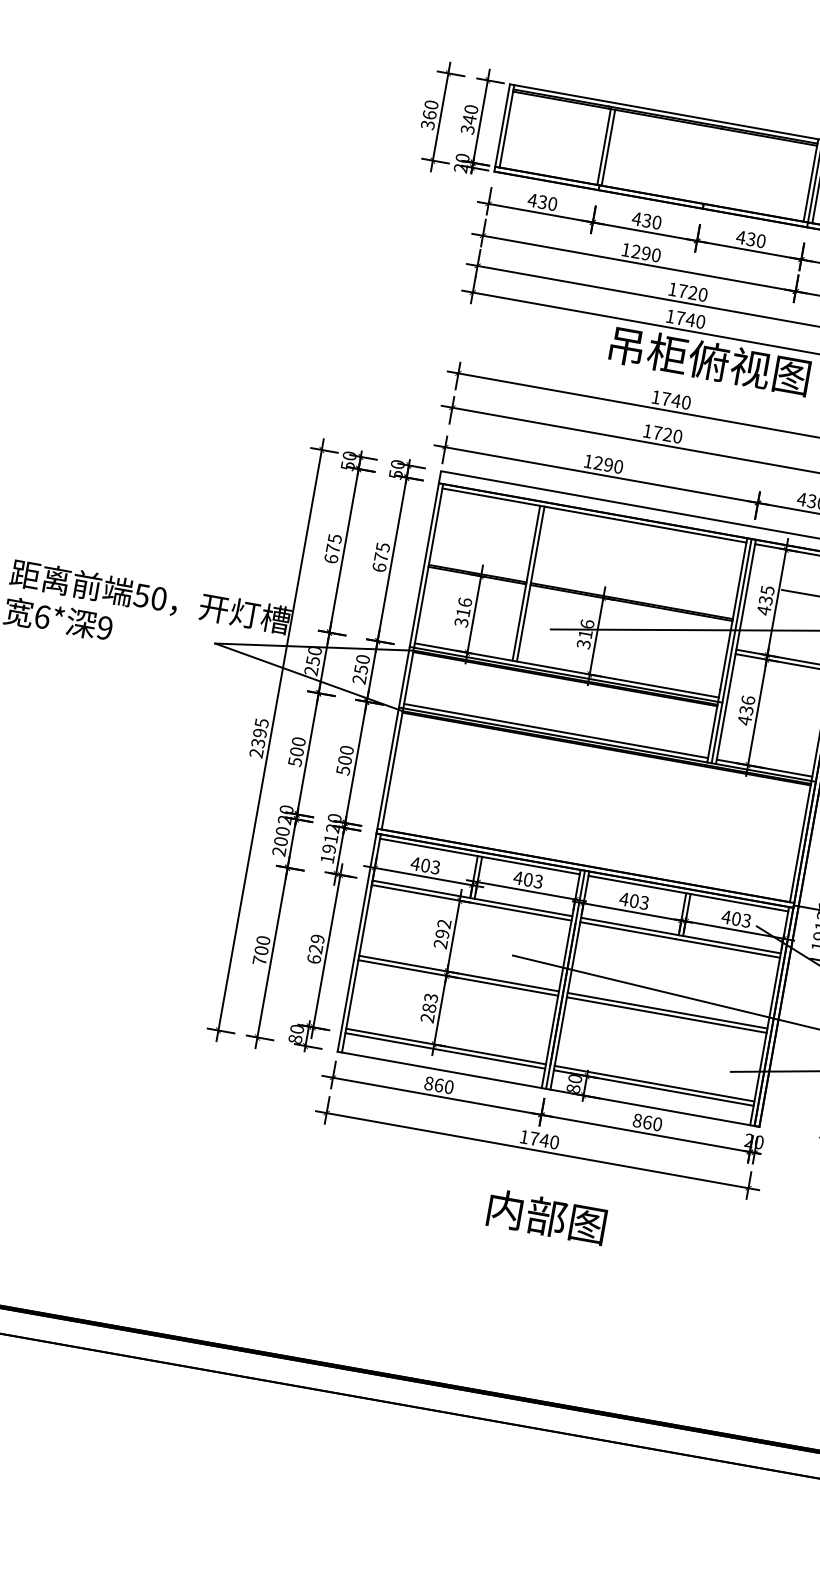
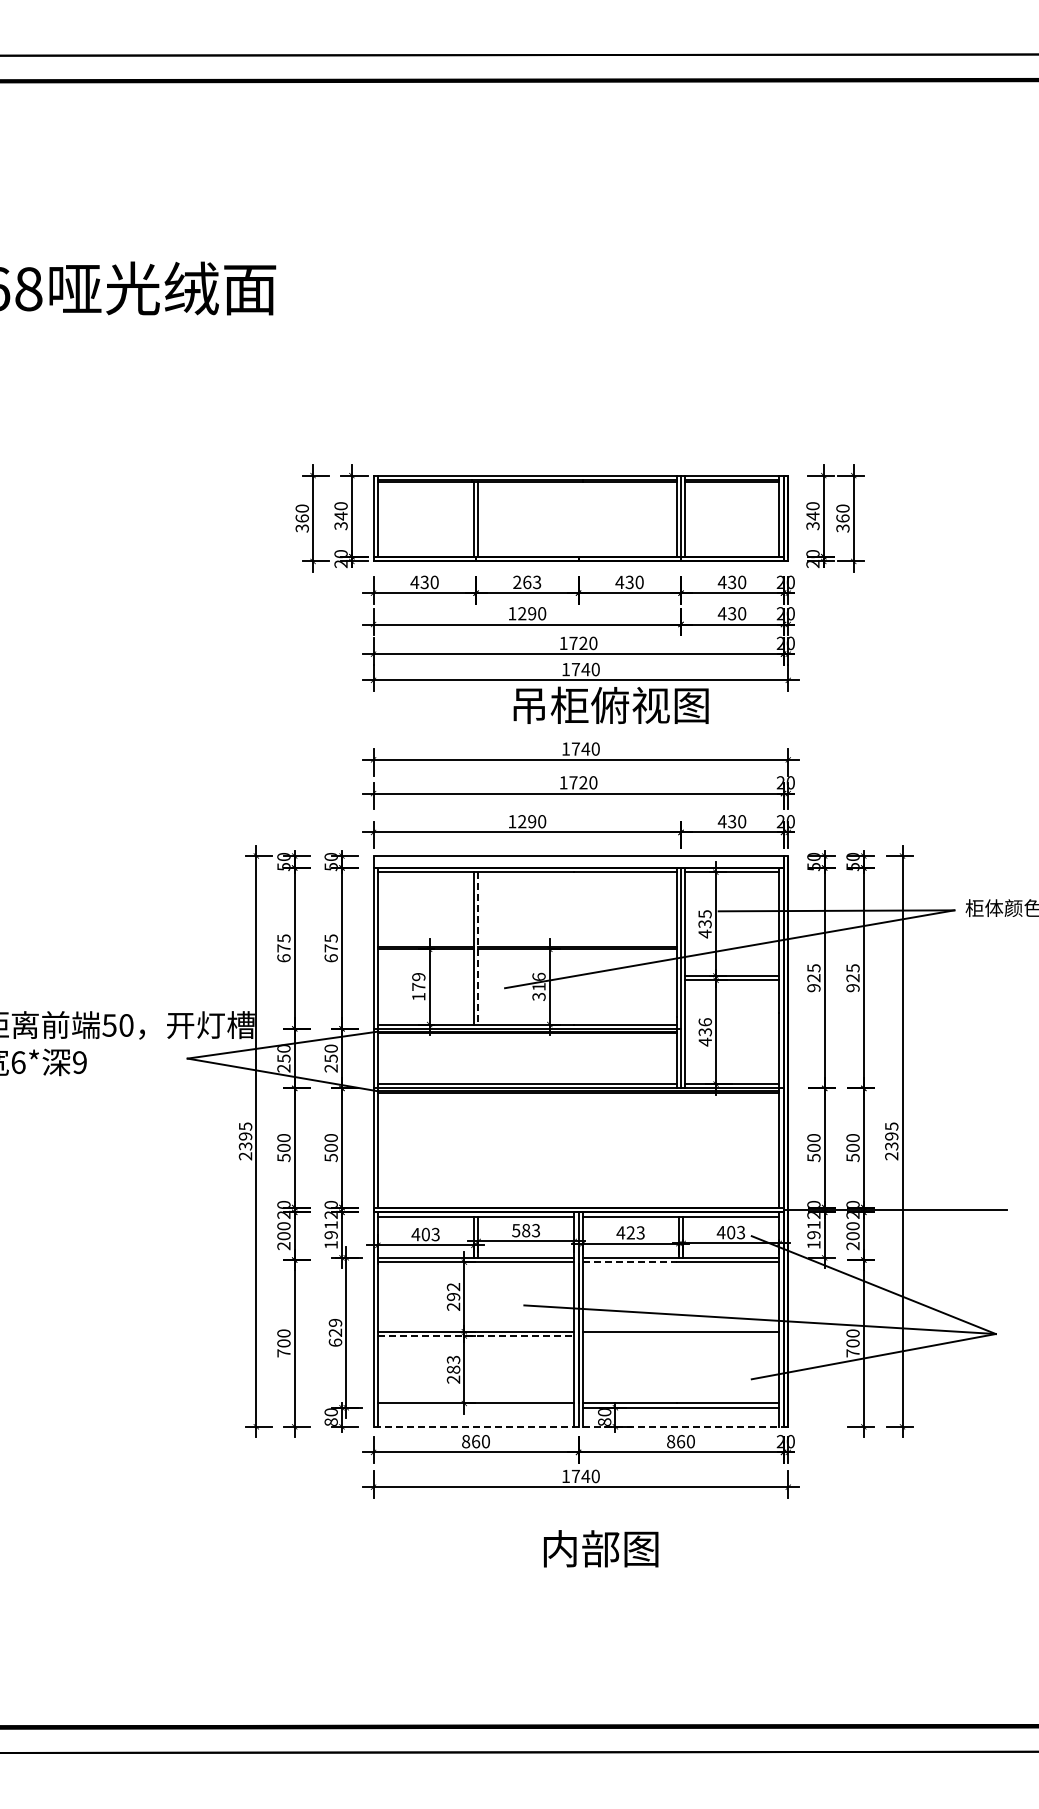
text: (646, 220) -> (526, 582), 430 -> 263
line: (531, 584) -> (478, 948), solid -> dashed
text: (463, 612) -> (418, 986), 316 -> 179
text: (522, 878) -> (520, 1230), 403 -> 583
text: (634, 900) -> (630, 1232), 403 -> 423
line: (627, 930) -> (629, 1262), solid -> dashed
line: (458, 978) -> (476, 1336), solid -> dashed
line: (666, 1015) -> (680, 1336), removed
line: (444, 1050) -> (475, 1407), removed
line: (549, 1089) -> (581, 1426), solid -> dashed

